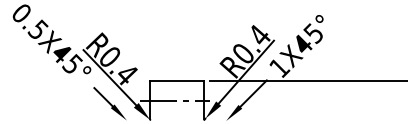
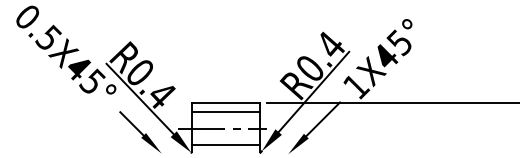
line: (176, 88) -> (225, 112), added
line: (176, 114) -> (225, 145), added

